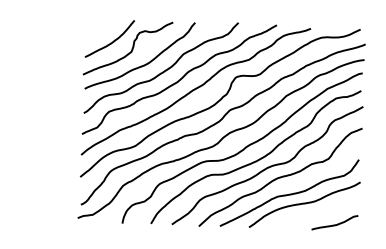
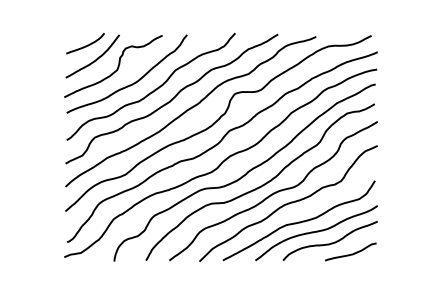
curve: (103, 28) -> (85, 45), added
curve: (317, 213) -> (331, 242), added

